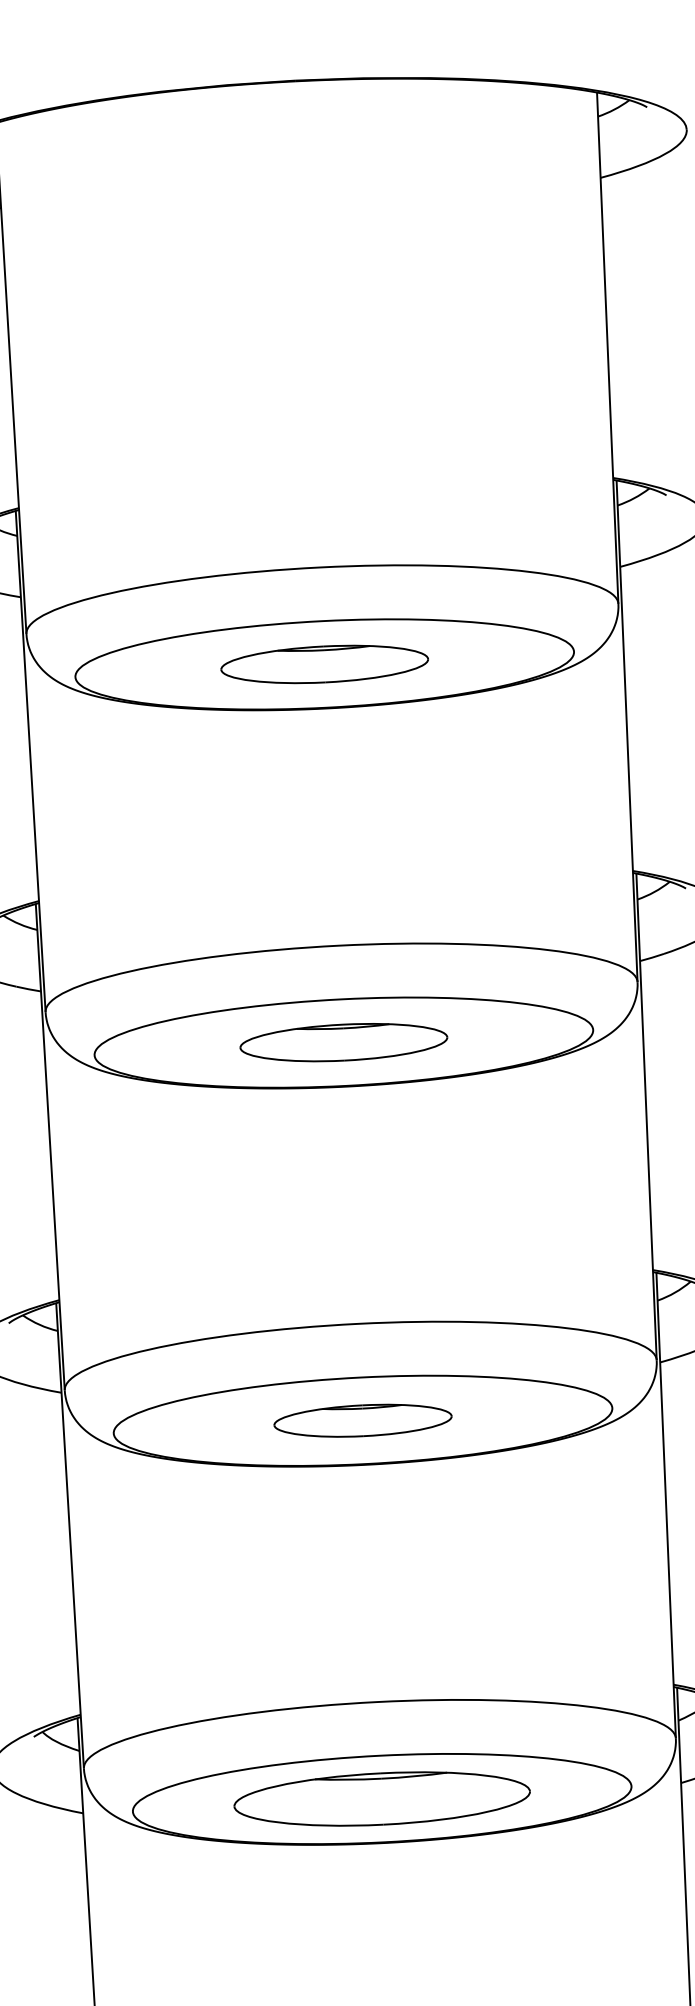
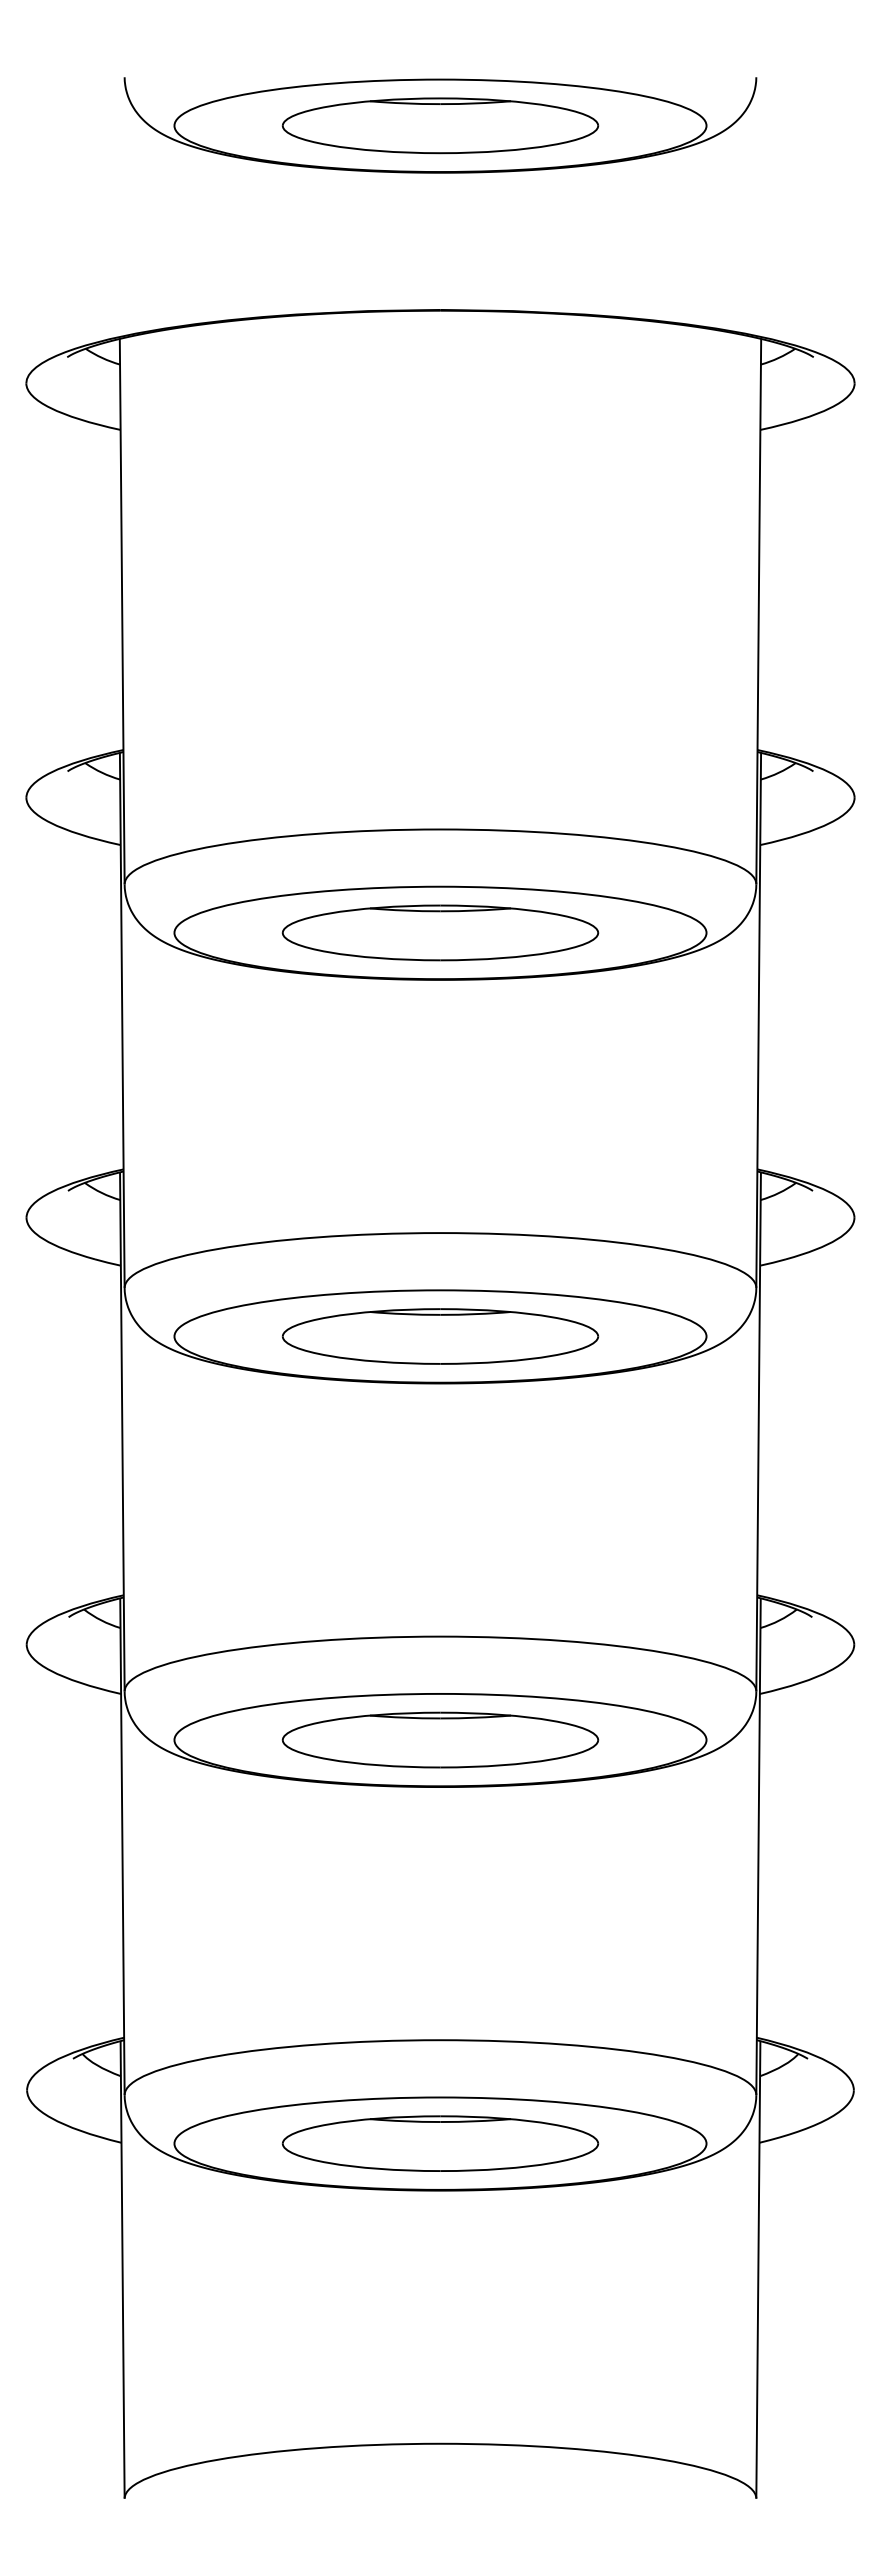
part: (324, 664) -> (440, 932), size x1.43
part: (343, 1042) -> (440, 1336), size x1.43
part: (363, 1420) -> (440, 1739), size x1.67

